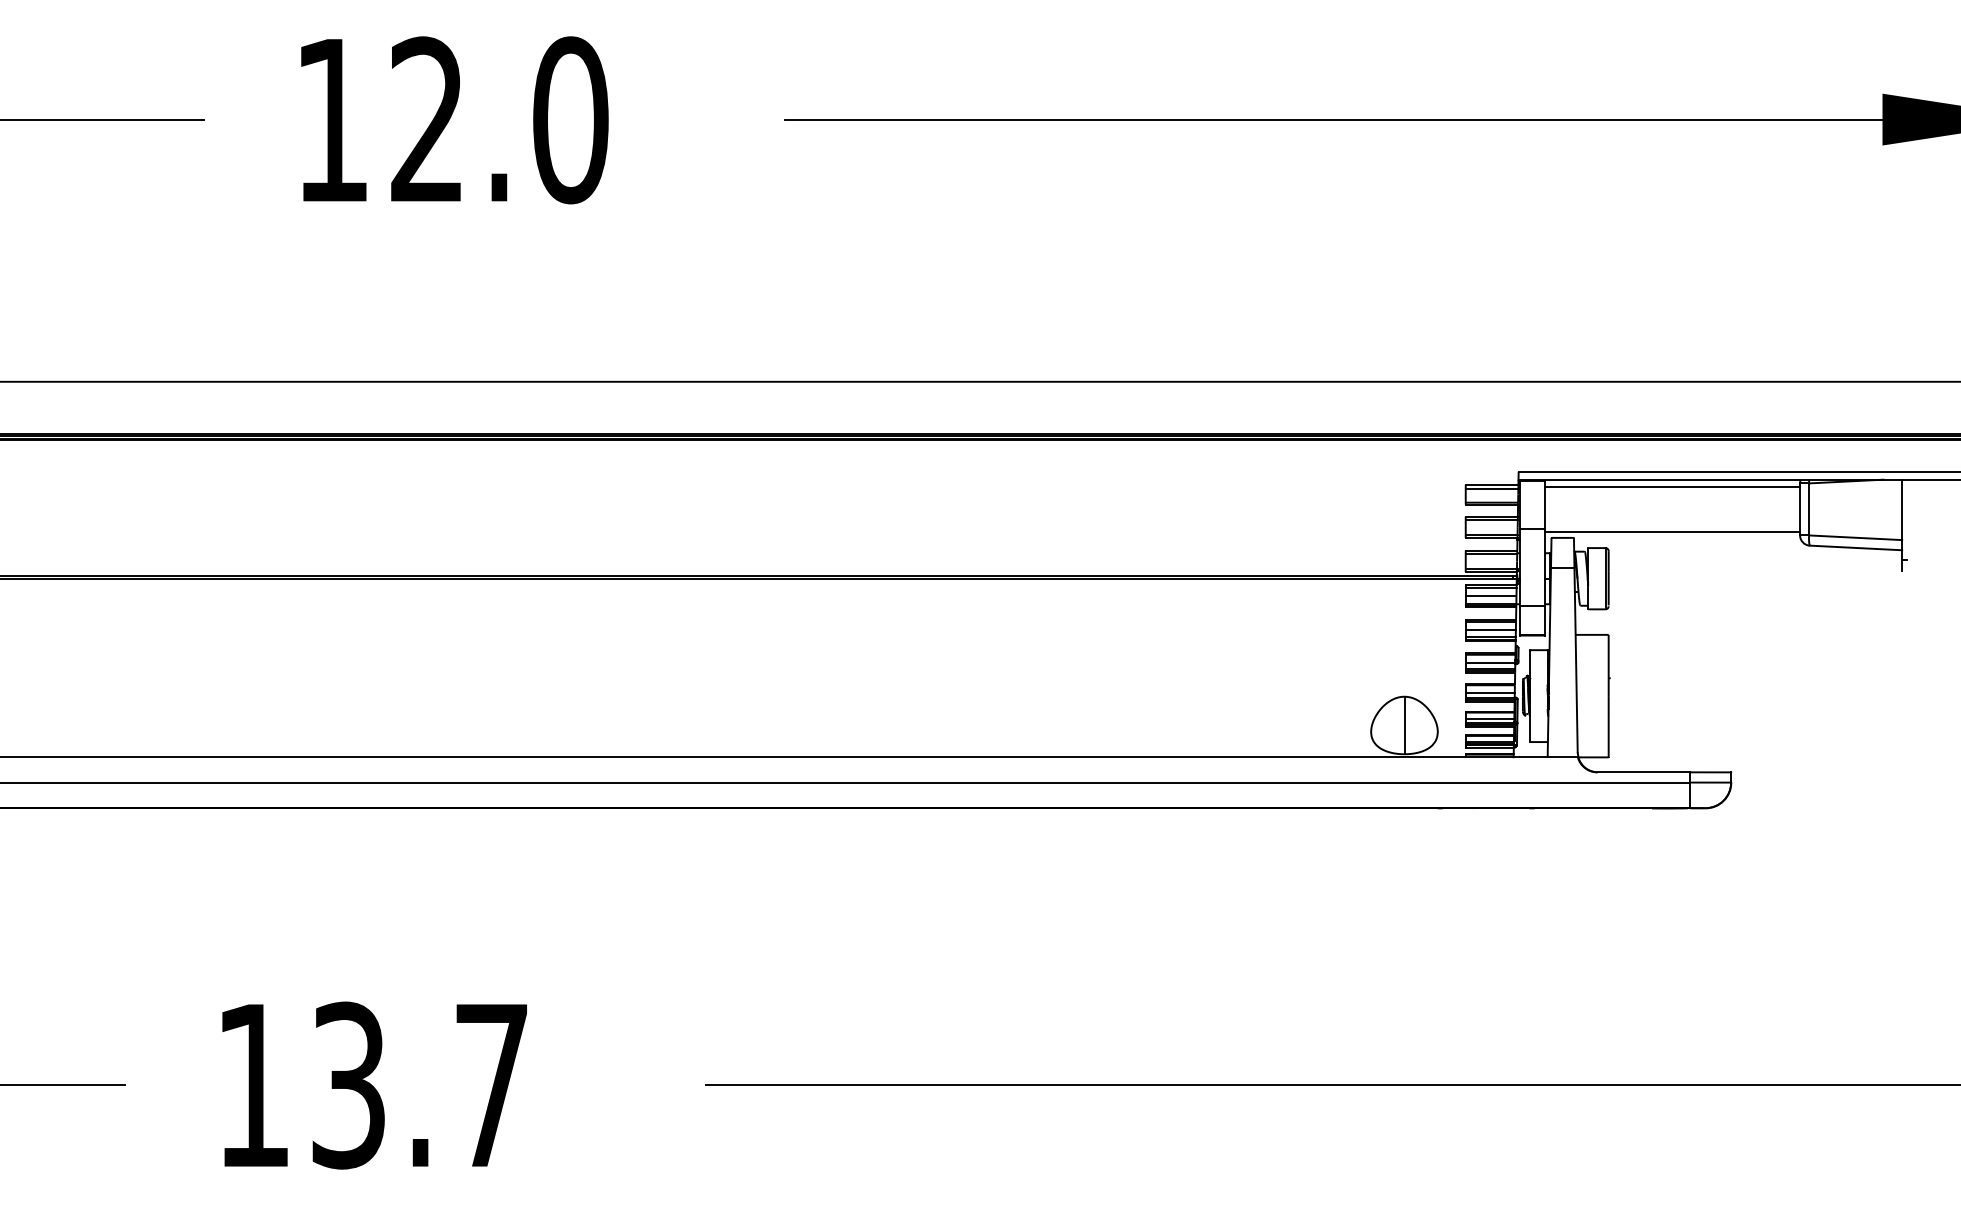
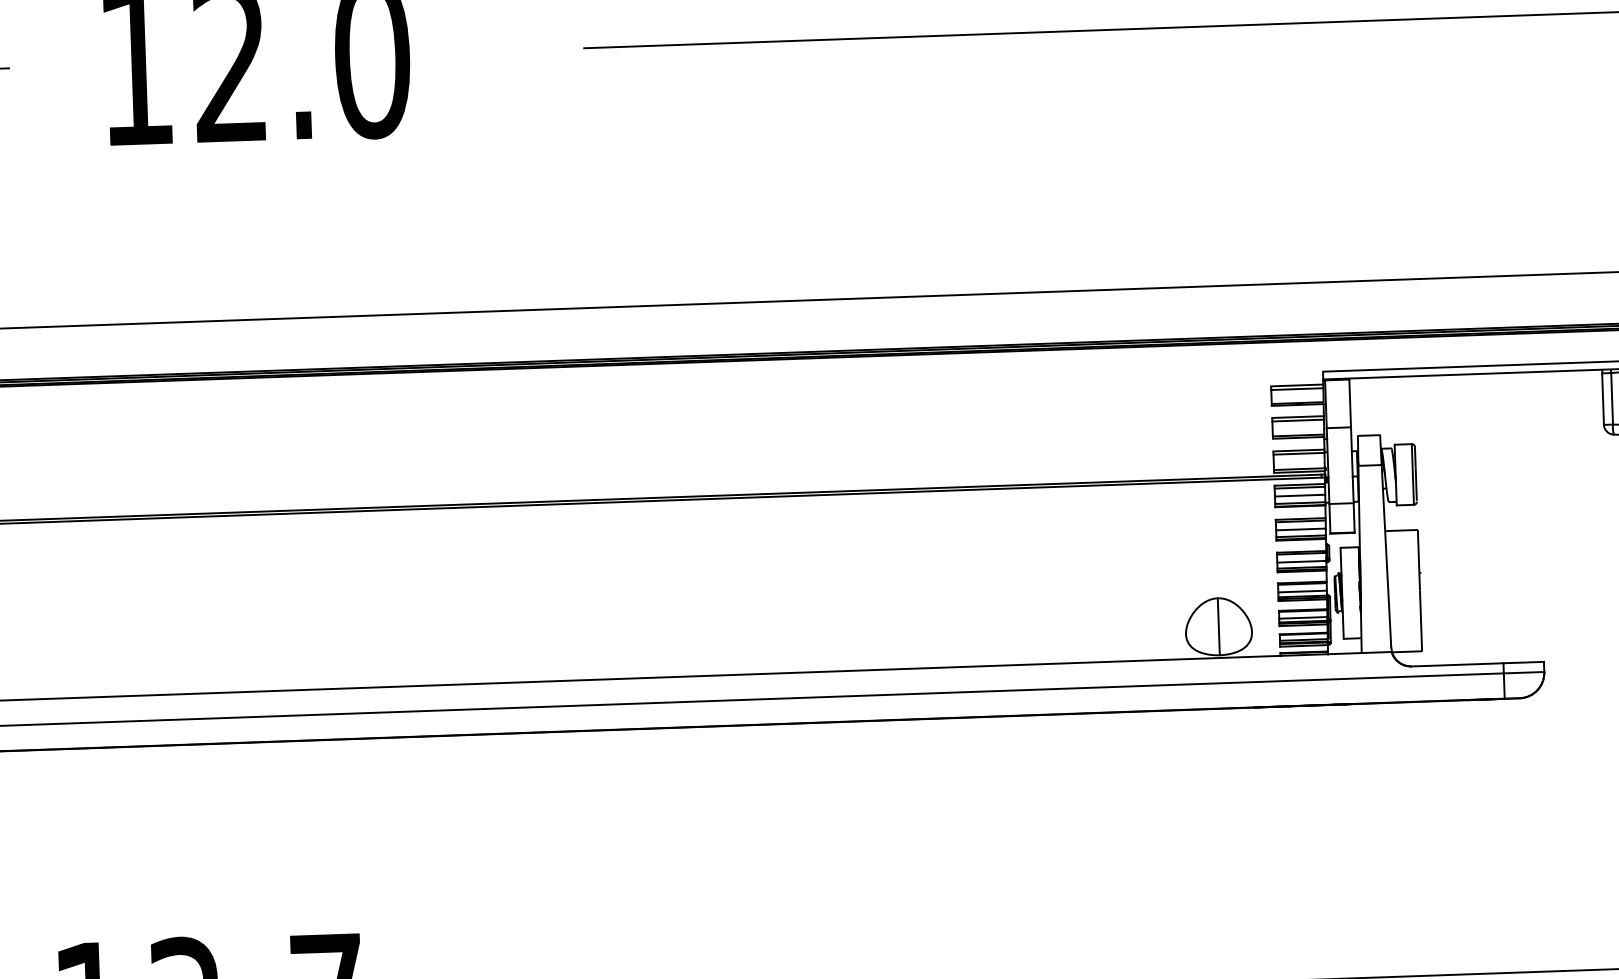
line: (1672, 487) -> (1475, 381), removed
line: (1672, 531) -> (1477, 425), removed

